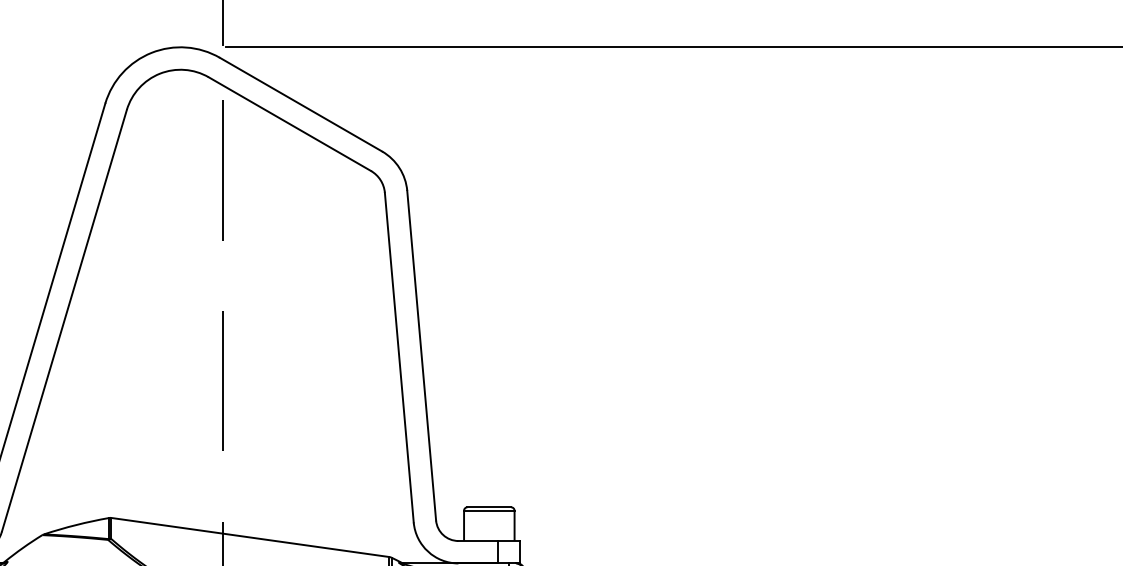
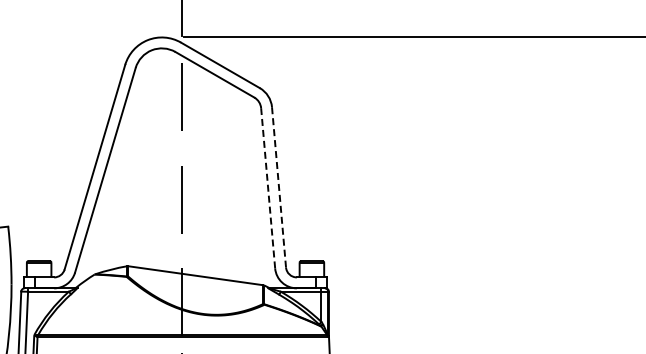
line: (400, 355) -> (268, 187), solid -> dashed
line: (422, 355) -> (279, 187), solid -> dashed

